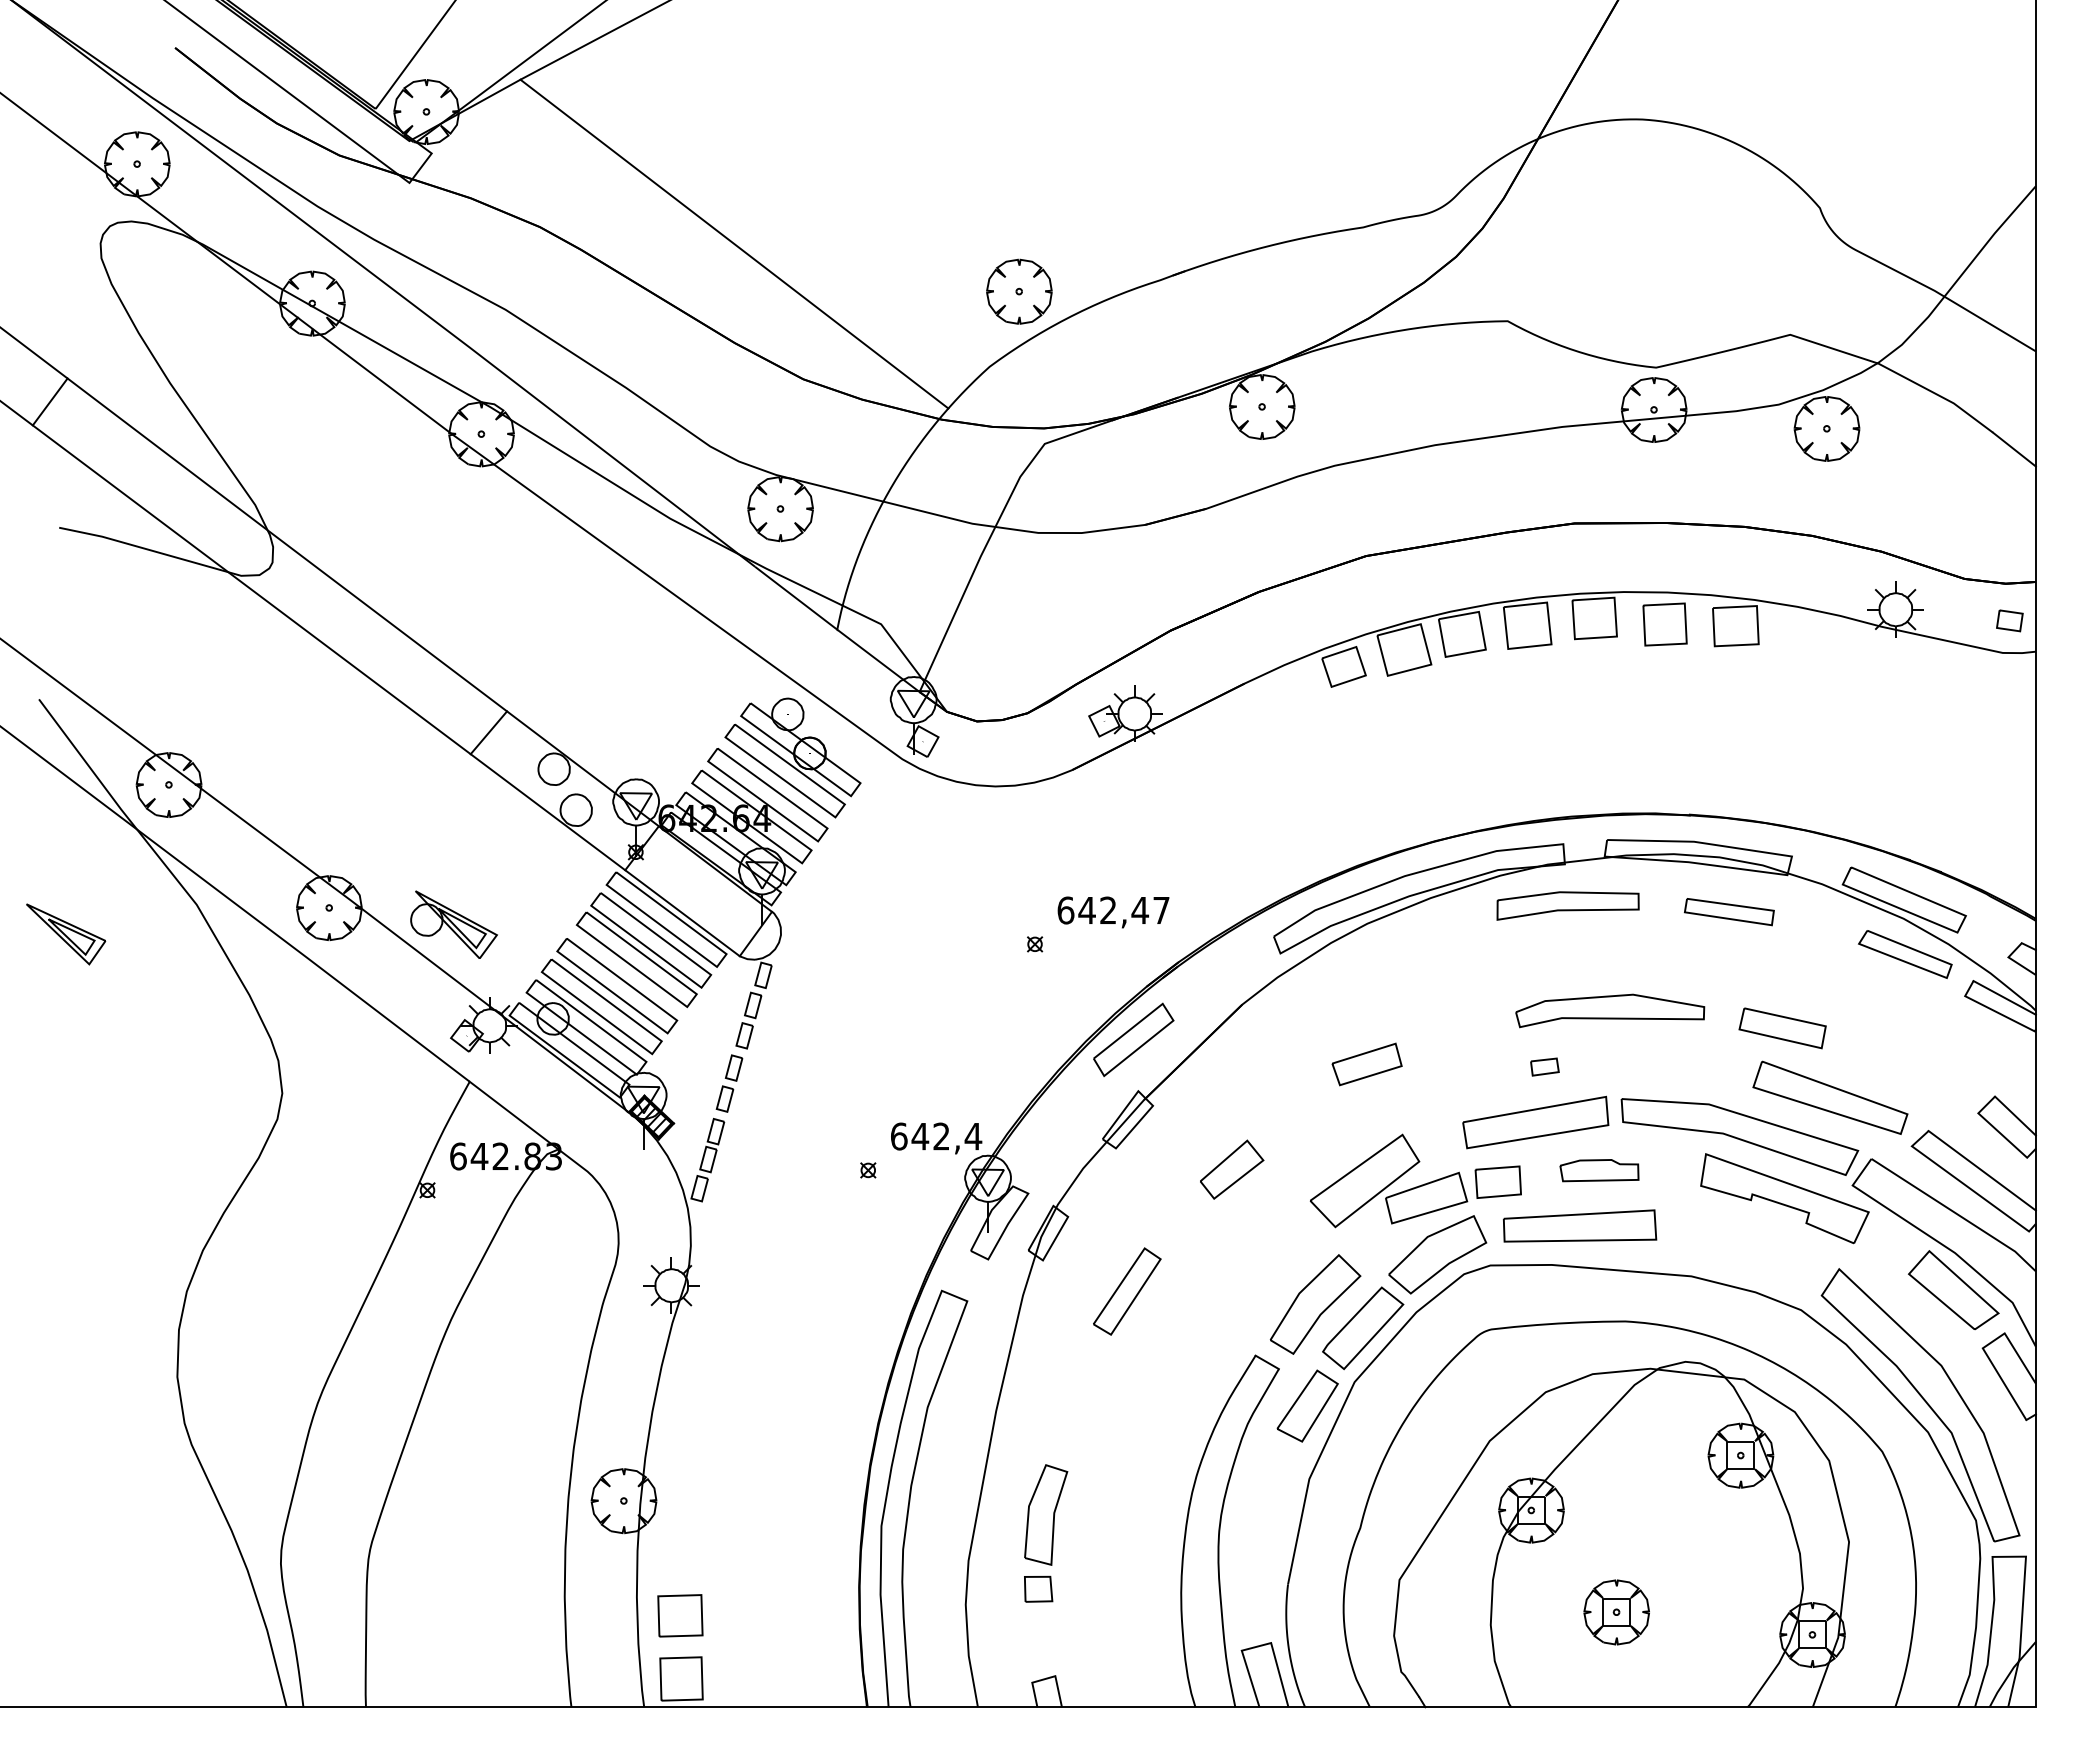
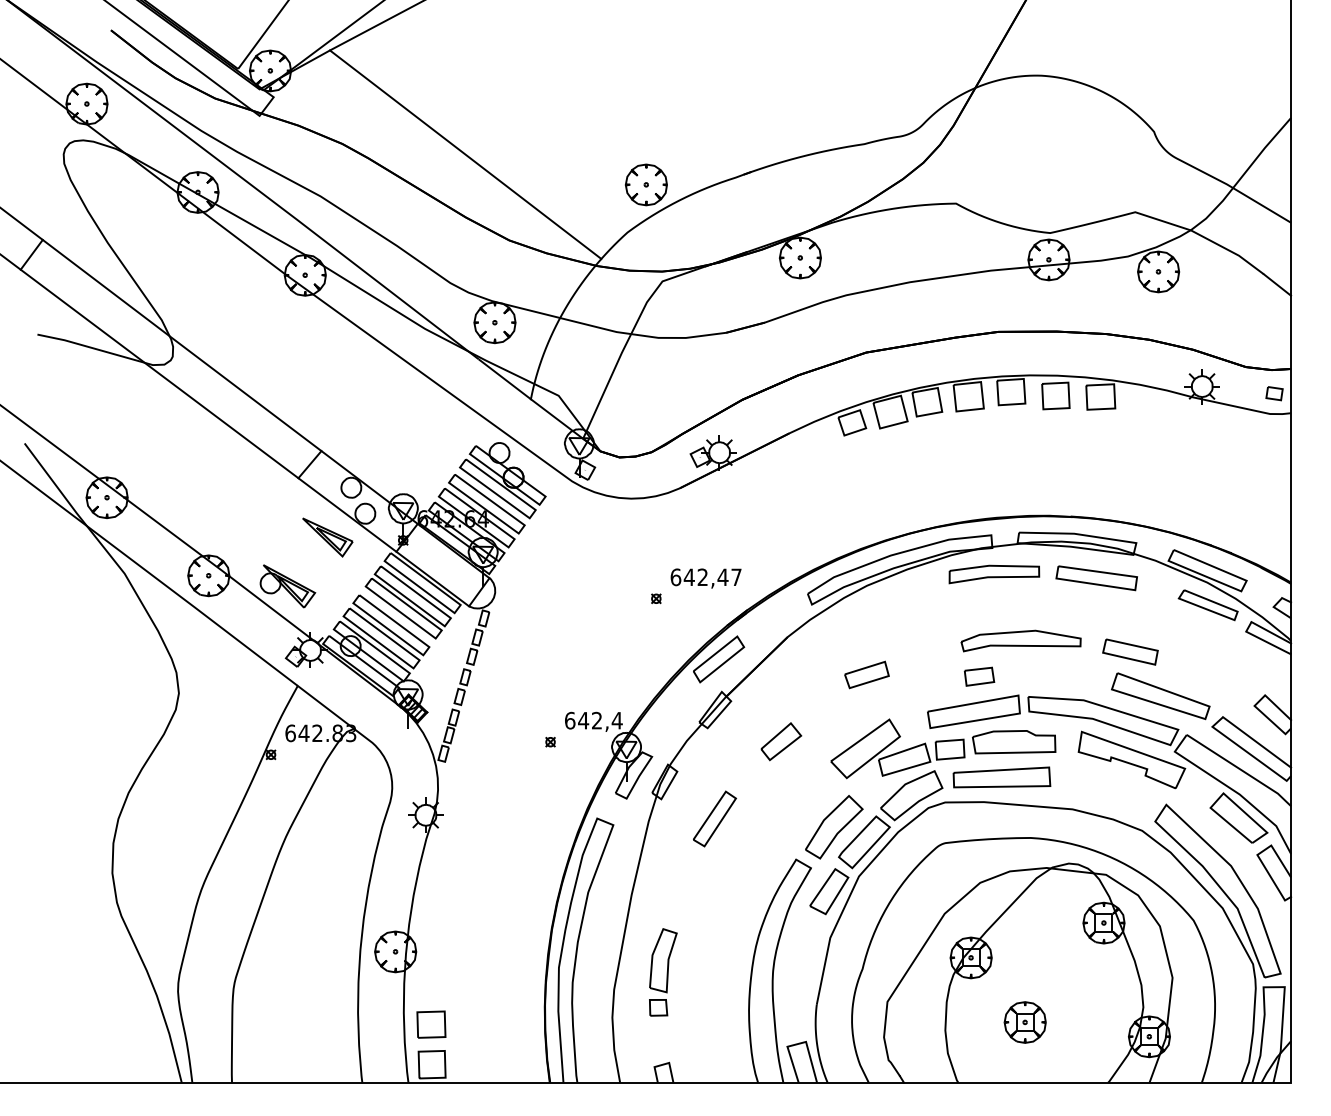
part: (1729, 912) -> (1096, 578), size x1.43
part: (65, 934) -> (327, 537), moved
part: (1544, 1066) -> (979, 676), size x1.67
part: (1599, 1170) -> (1014, 742), size x1.67

